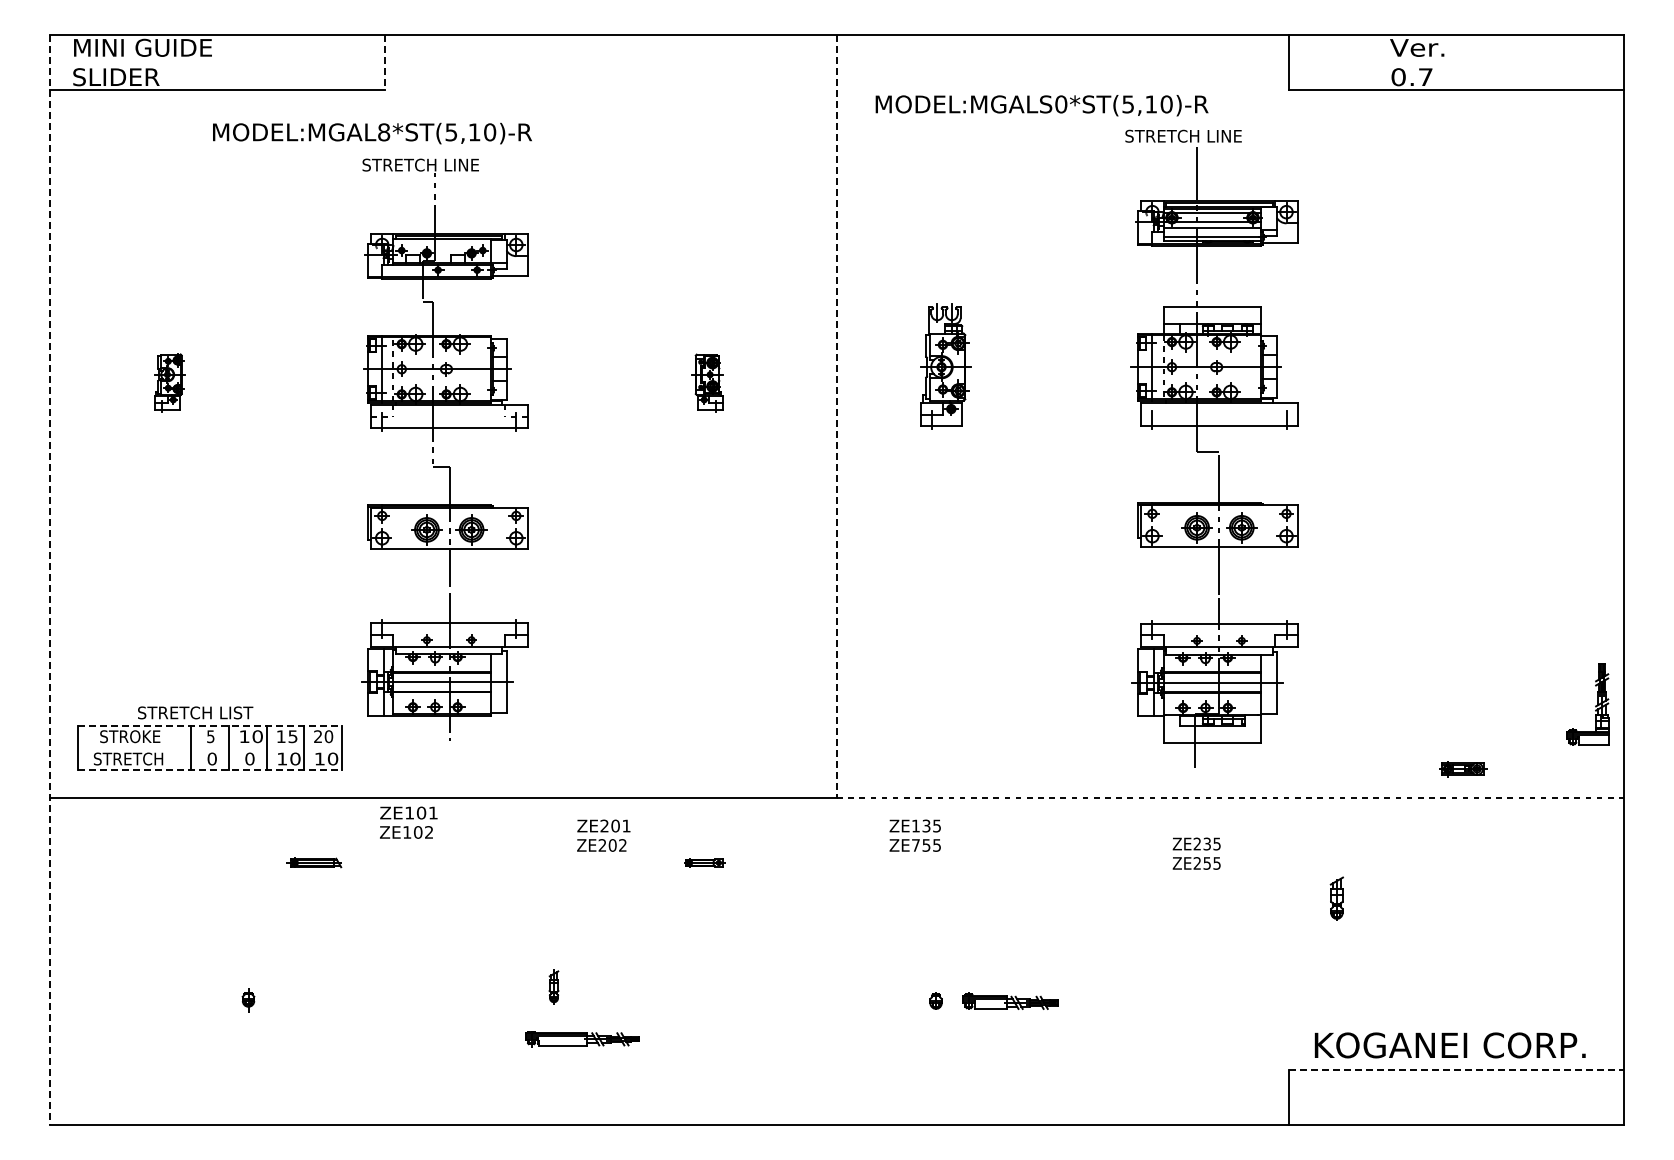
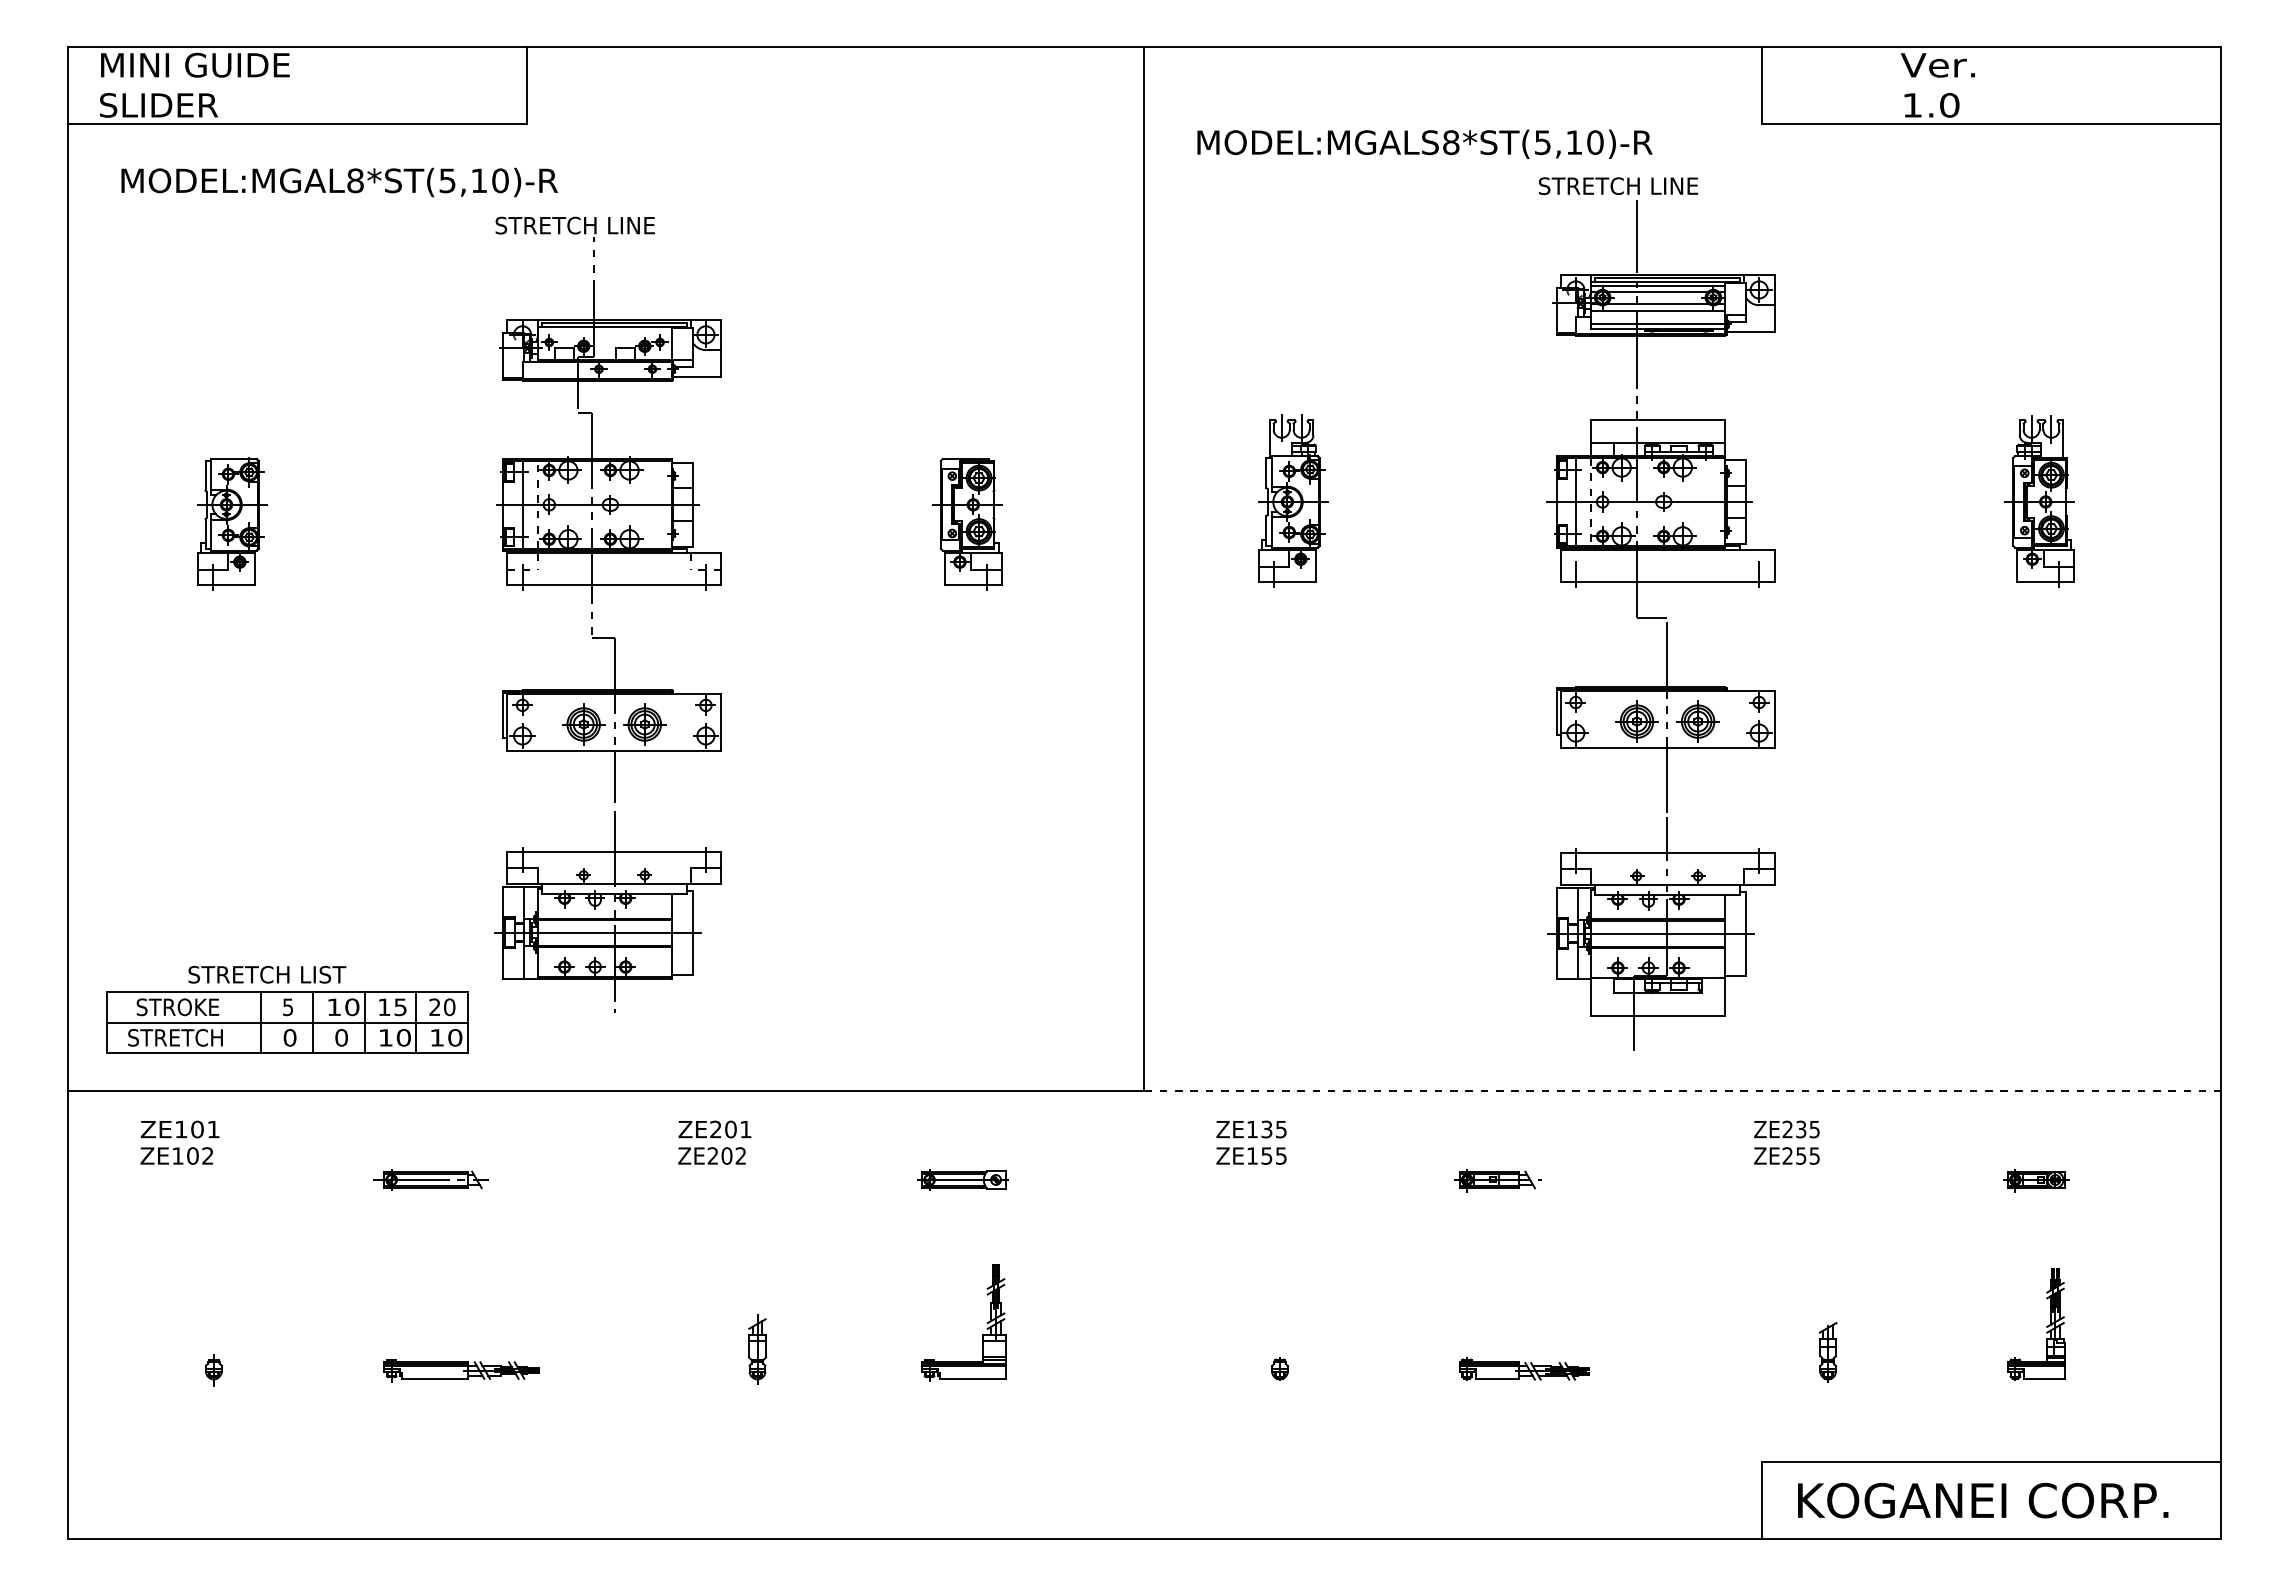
line: (385, 62) -> (527, 85), dashed -> solid
text: (1411, 77) -> (1930, 105), 0.7 -> 1.0
text: (1061, 104) -> (1451, 142), MODEL:MGALS0*ST(5,10)-R -> MODEL:MGALS8*ST(5,10)-R
text: (372, 133) -> (339, 182), moved
part: (1491, 366) -> (2039, 501), added
part: (169, 382) -> (231, 522), size x1.67
part: (707, 382) -> (967, 522), size x1.67
line: (836, 416) -> (1143, 569), dashed -> solid
line: (50, 580) -> (68, 793), dashed -> solid
part: (1595, 705) -> (2046, 1325), moved
line: (210, 725) -> (287, 991), dashed -> solid
line: (209, 747) -> (286, 1022), added
part: (1463, 769) -> (2036, 1180), moved
line: (210, 770) -> (287, 1053), dashed -> solid
text: (408, 822) -> (179, 1142), moved
text: (603, 835) -> (714, 1142), moved
text: (915, 845) -> (1251, 1156), ZE755 -> ZE155
text: (1196, 853) -> (1786, 1142), moved
part: (314, 862) -> (429, 1179), size x1.43
part: (704, 862) -> (963, 1179), size x1.67
part: (1094, 863) -> (1496, 1180), added
part: (1336, 898) -> (1827, 1351), moved
part: (721, 967) -> (986, 1322), added
part: (553, 986) -> (756, 1348), size x1.43
part: (248, 1000) -> (213, 1370), moved
part: (1010, 1000) -> (1524, 1368), moved
part: (582, 1039) -> (461, 1370), moved
text: (1449, 1045) -> (1982, 1500), moved
line: (1456, 1069) -> (1991, 1462), dashed -> solid

